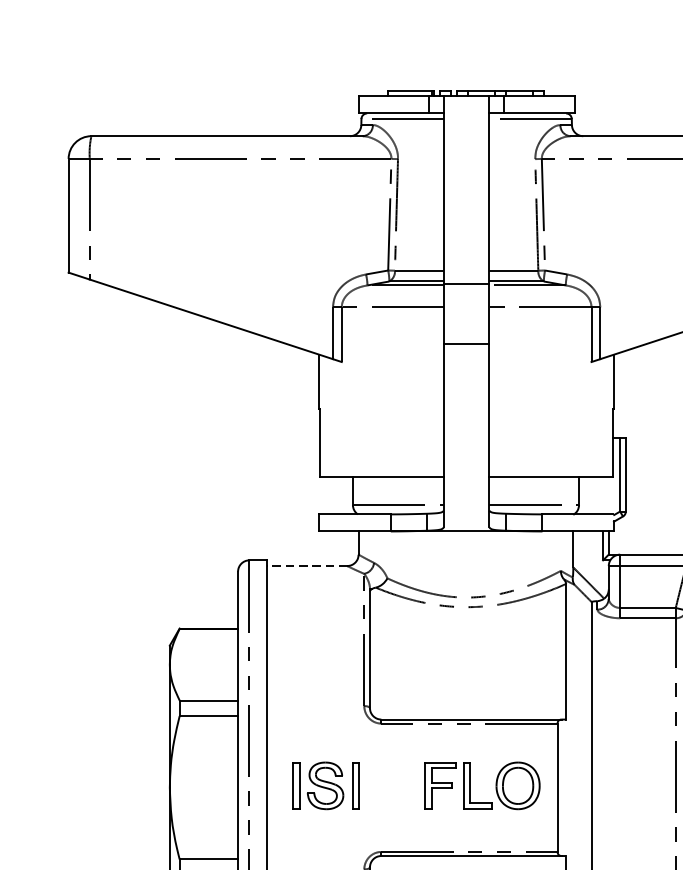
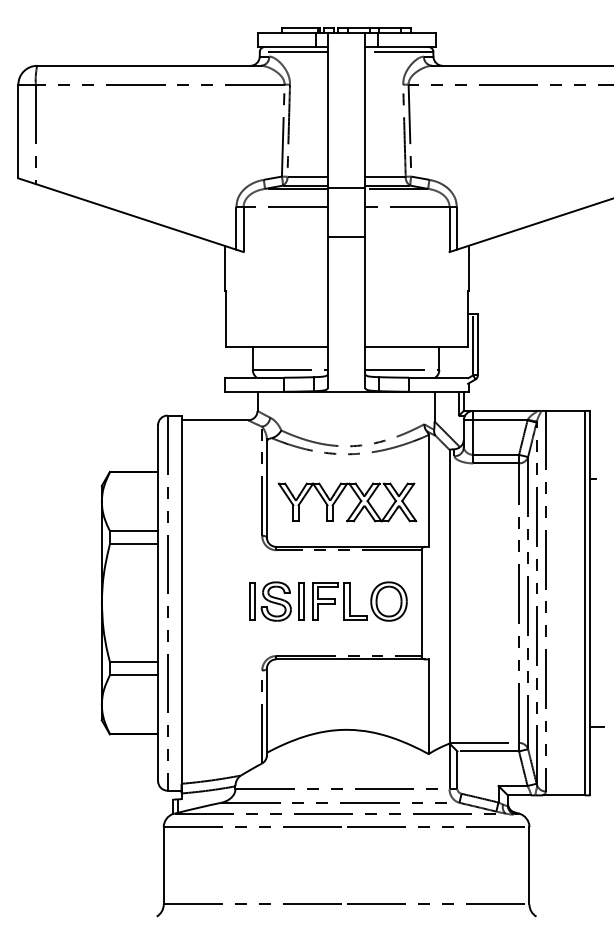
line: (306, 566) -> (214, 420), dashed -> solid
part: (458, 659) -> (339, 497), added
part: (325, 785) -> (276, 601), moved

